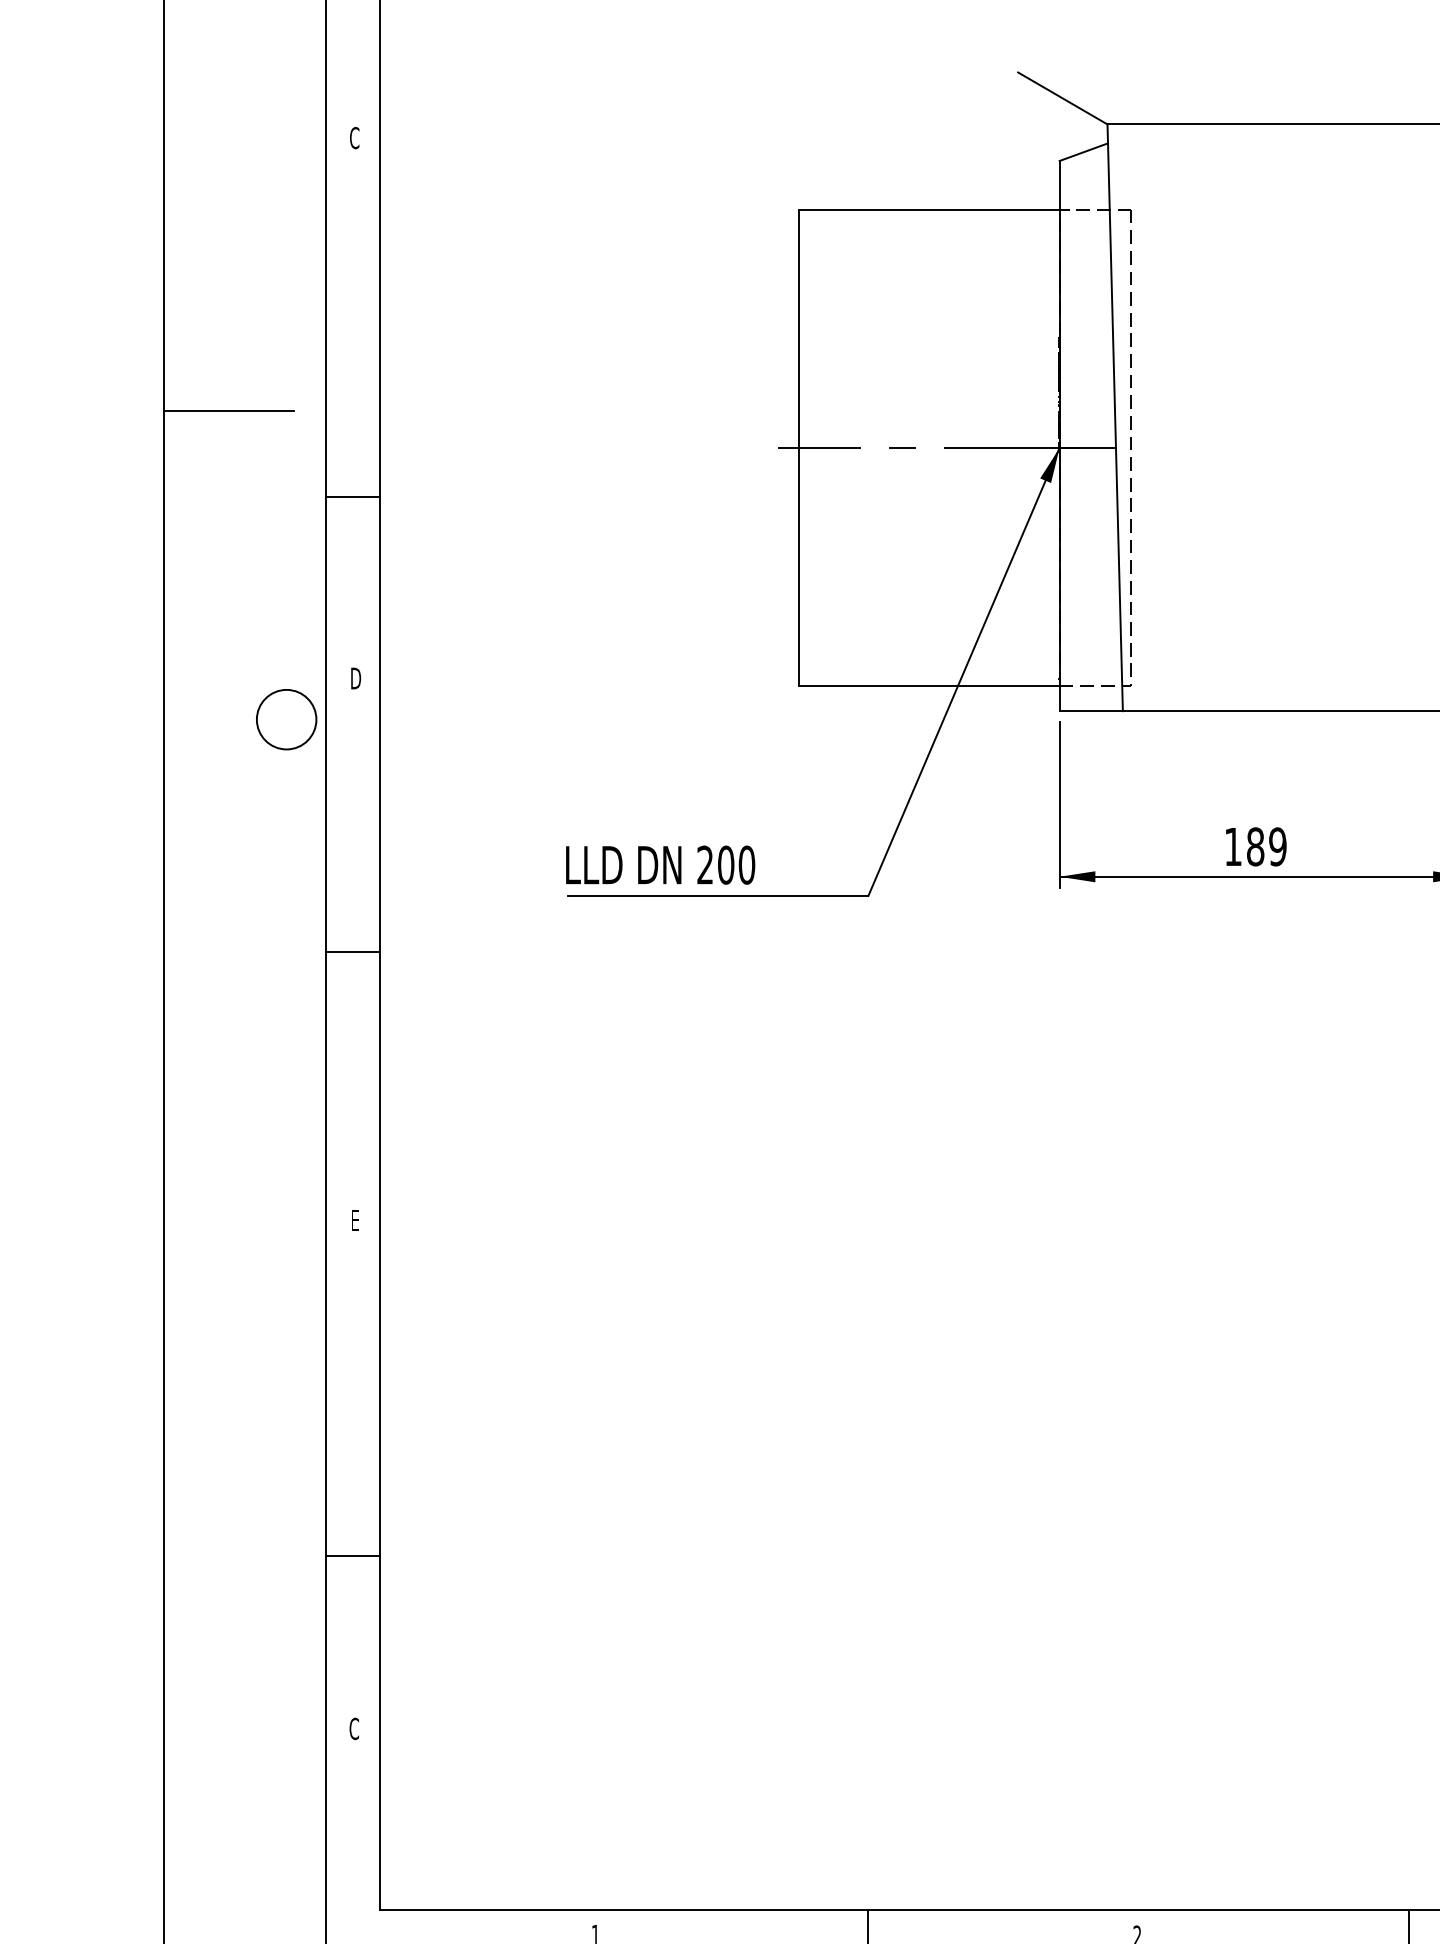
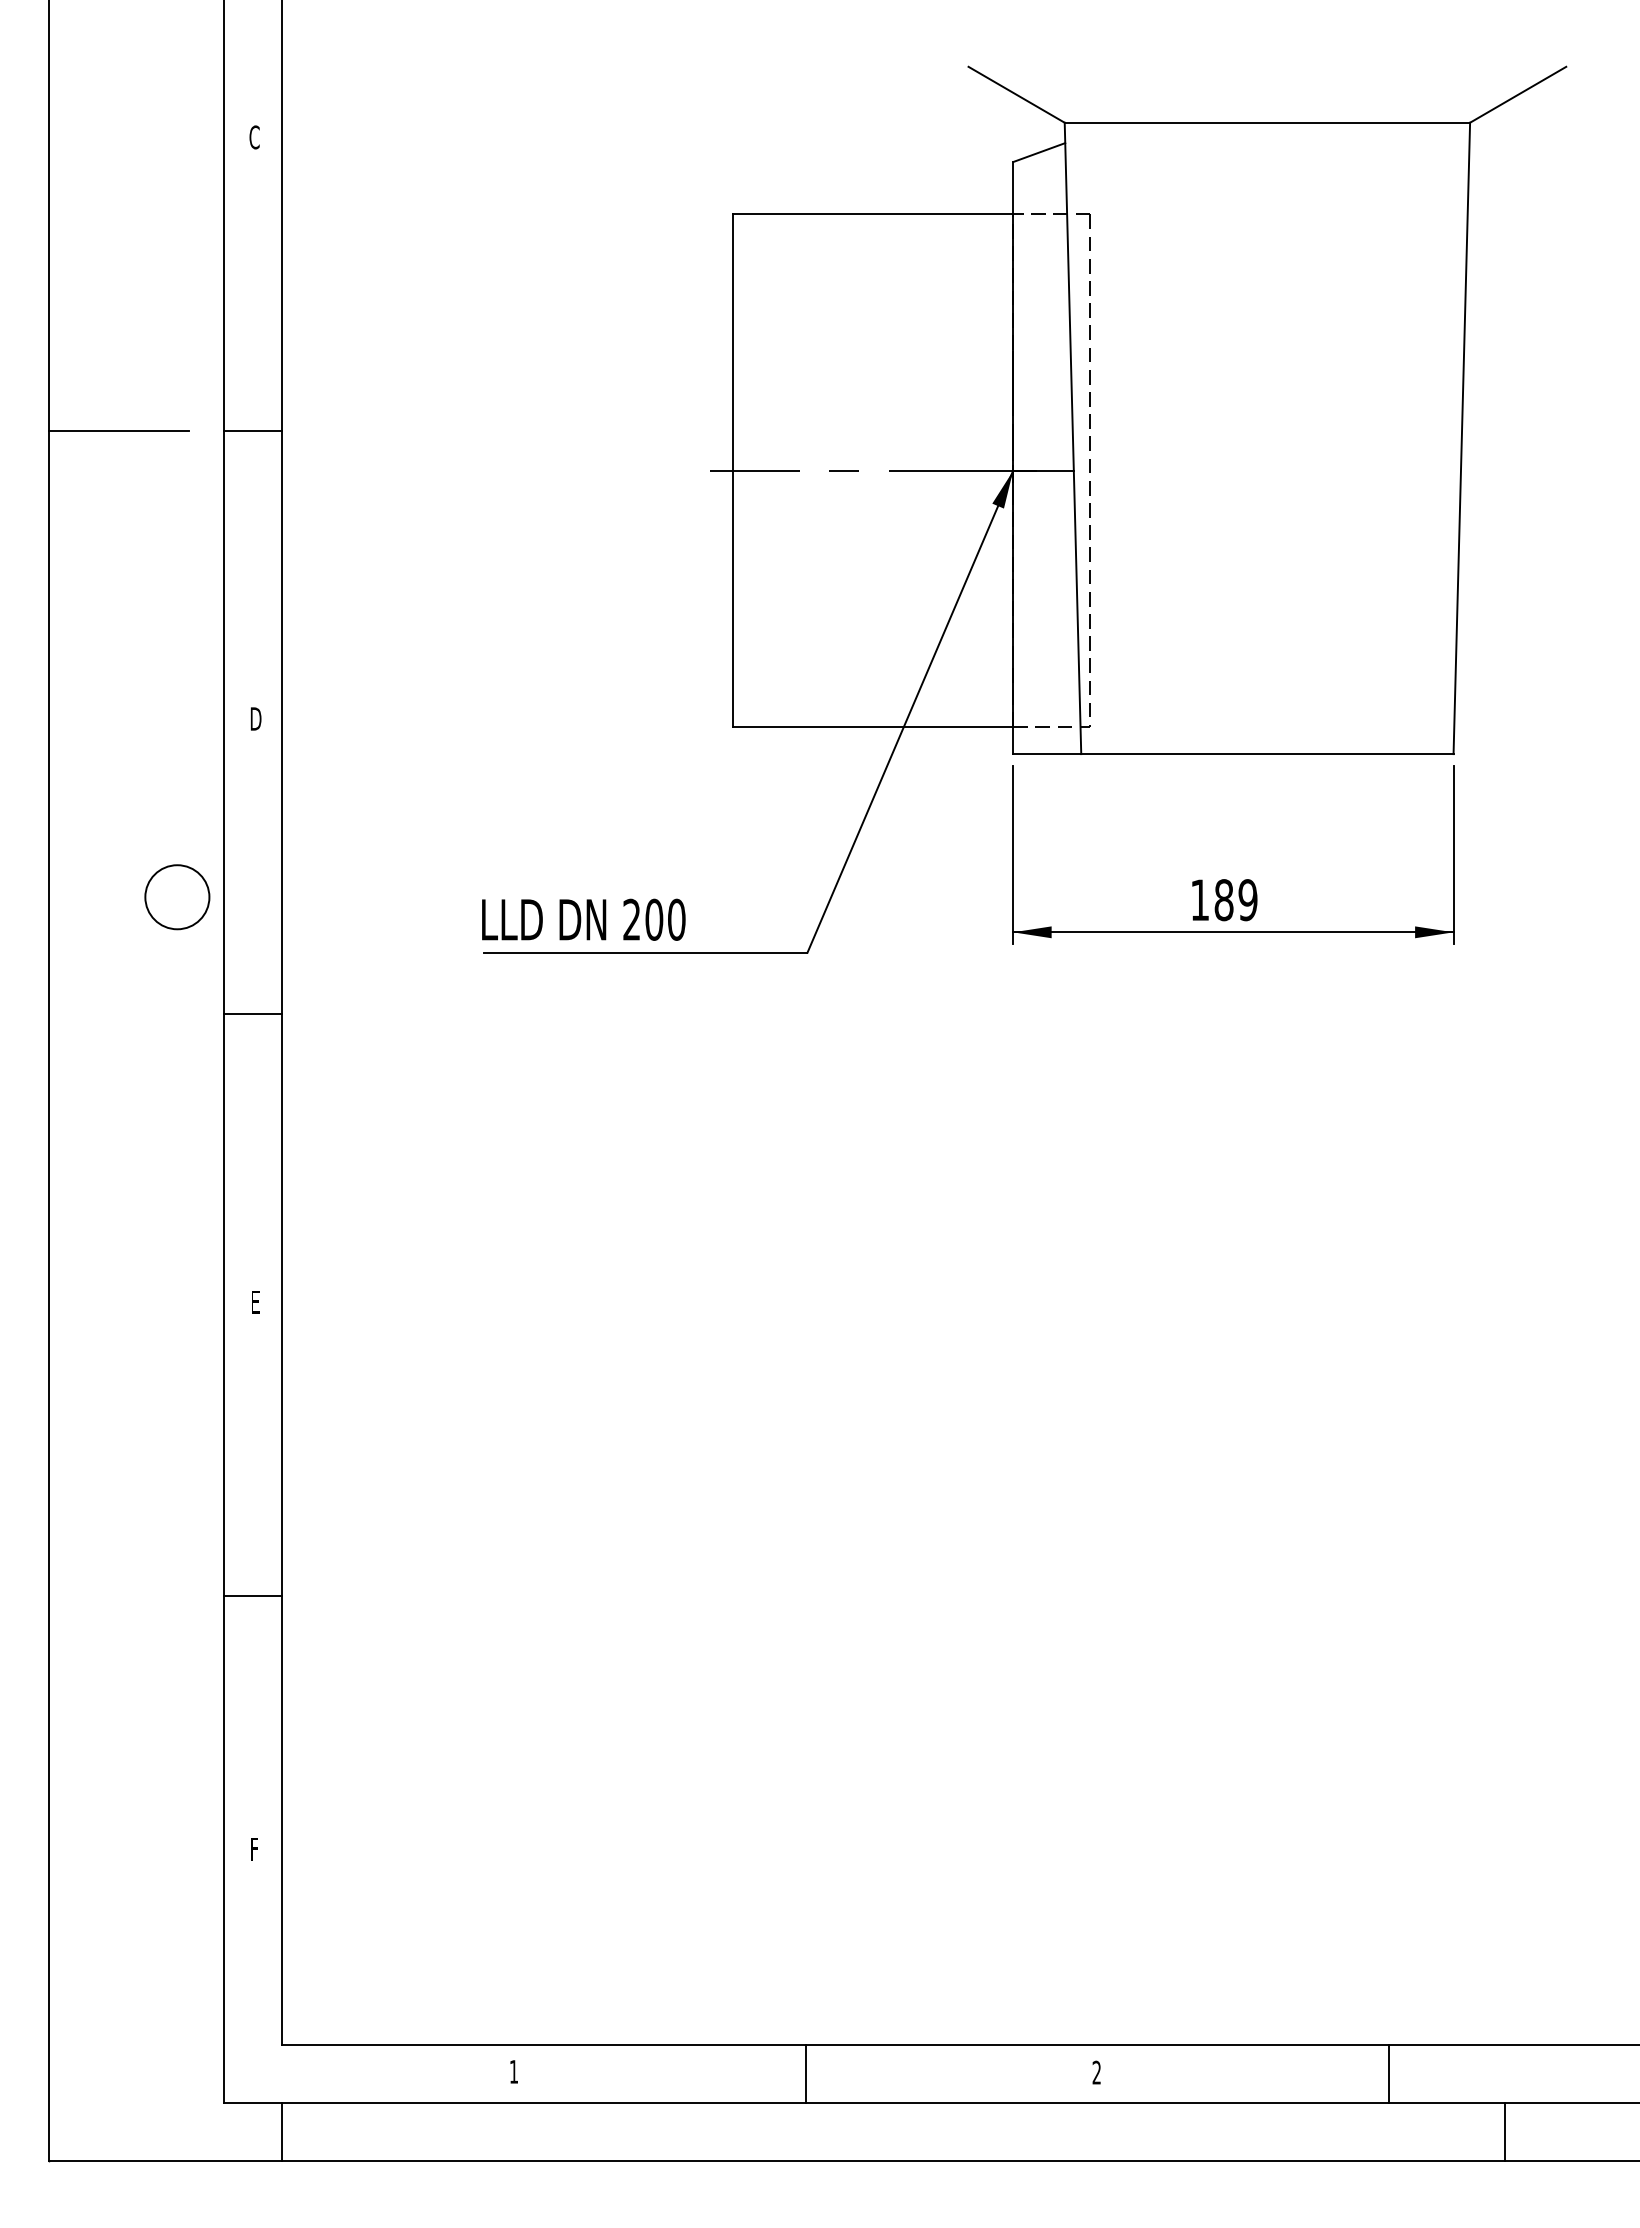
line: (352, 496) -> (252, 431), moved
circle: (286, 719) -> (177, 897), moved
line: (352, 1556) -> (252, 1596), moved
text: (354, 1729) -> (254, 1849), C -> F

